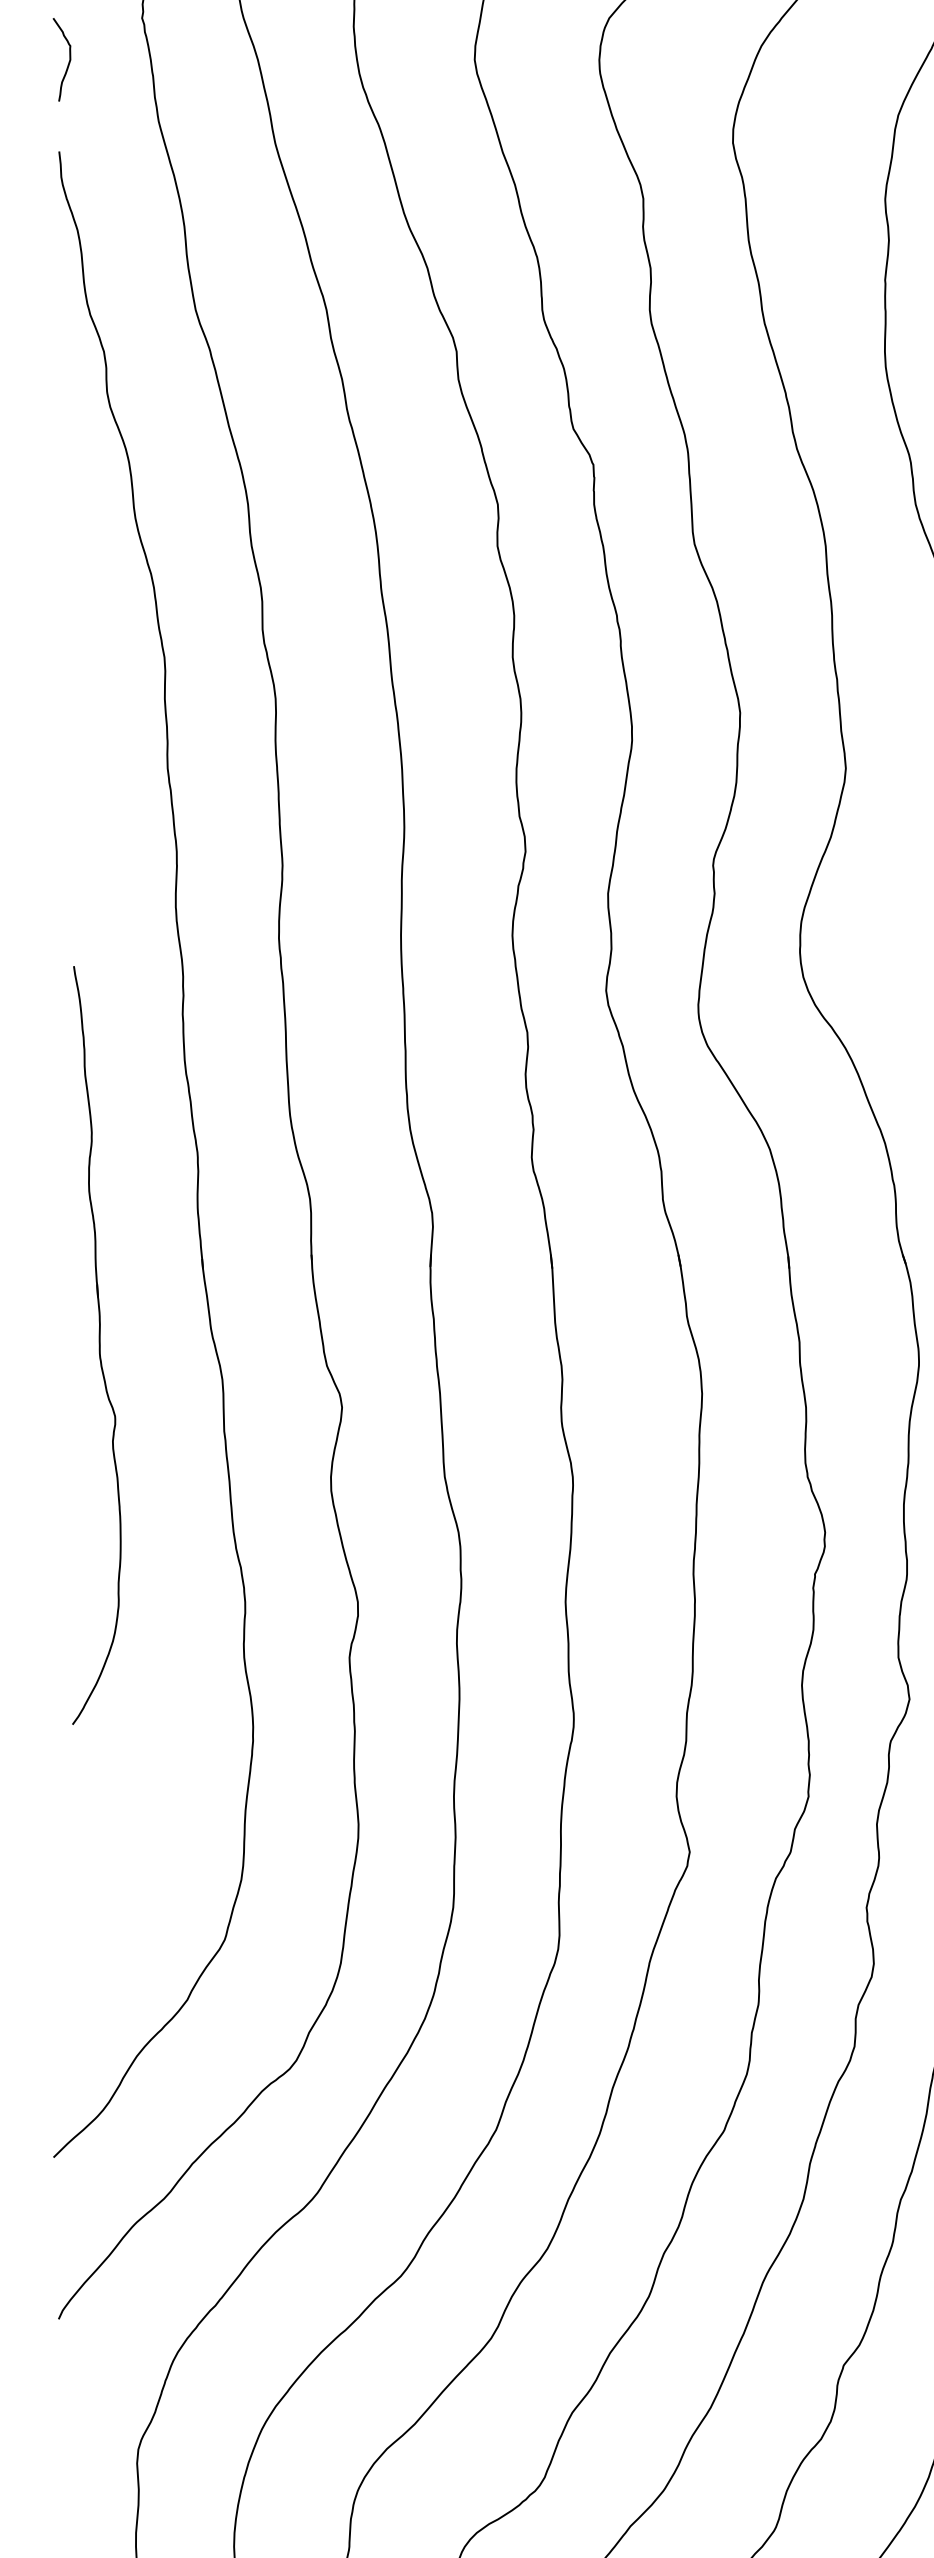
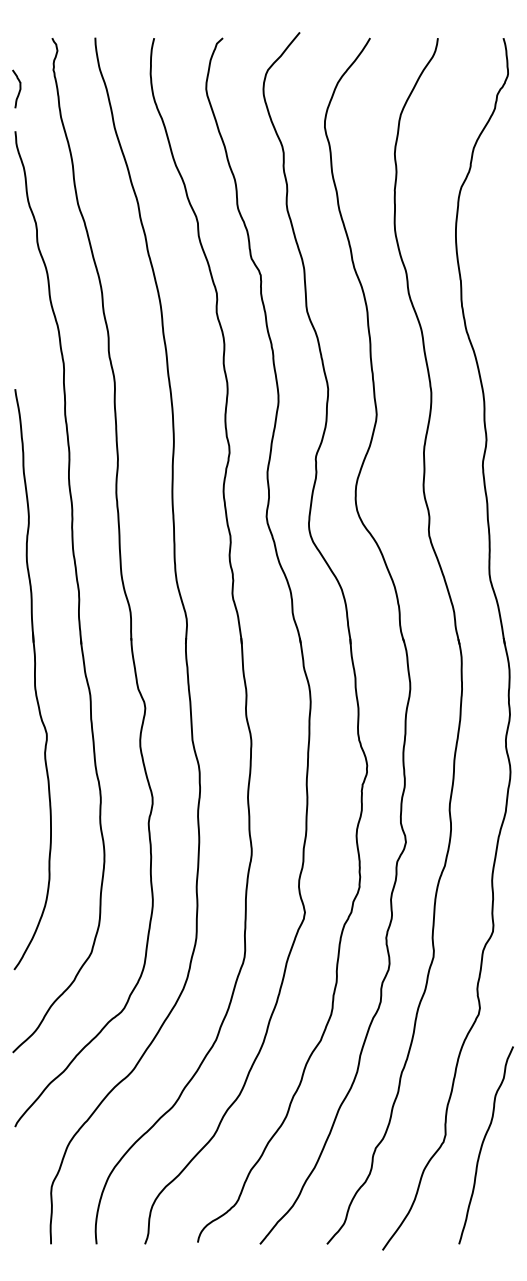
part: (96, 1344) -> (32, 679), size x1.67

